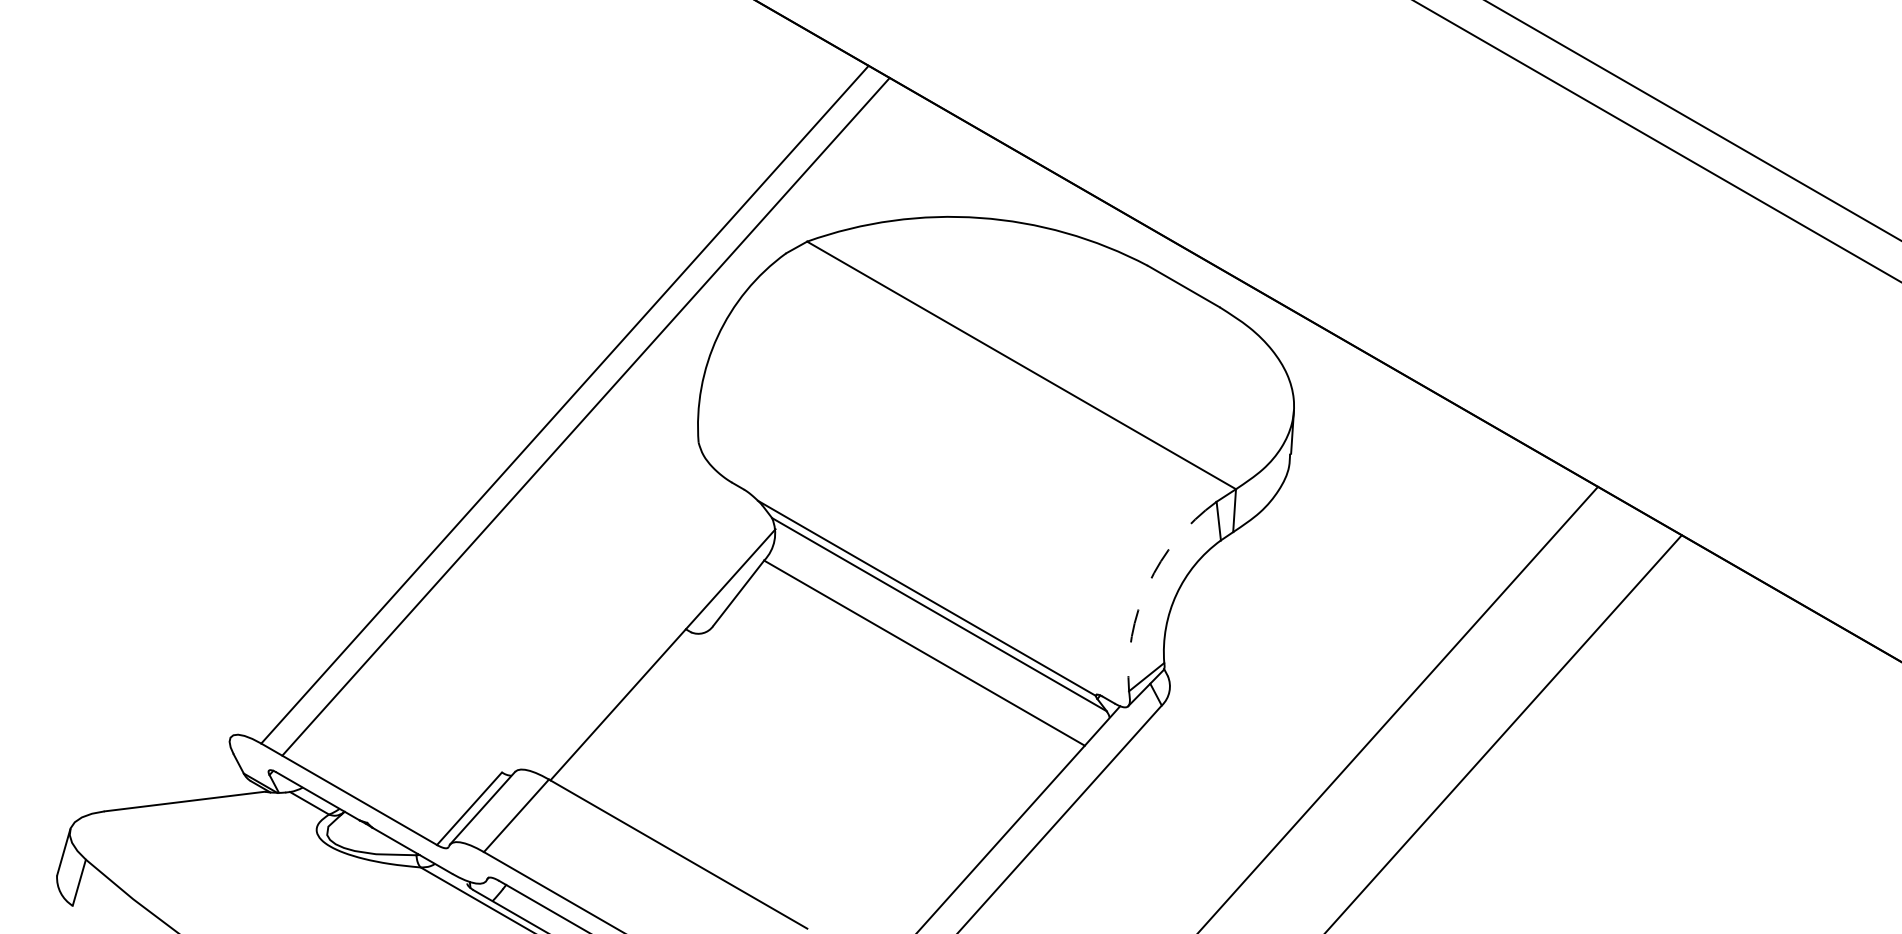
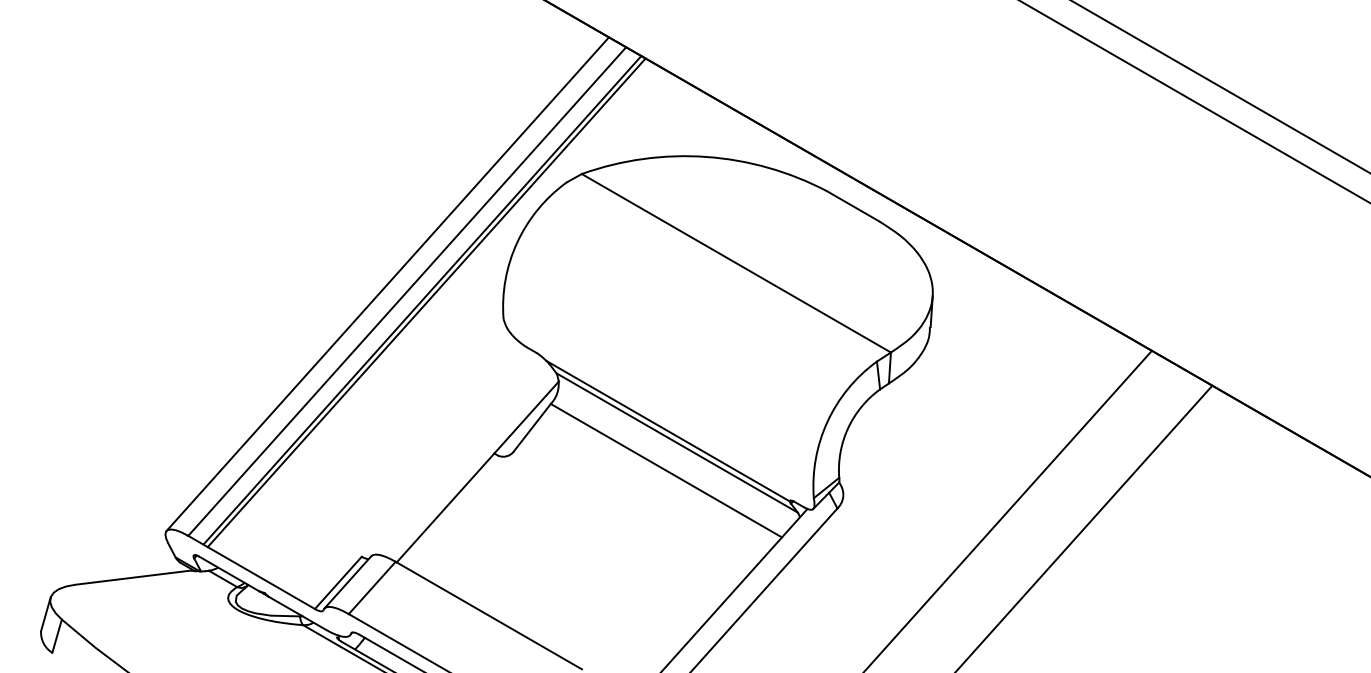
line: (537, 394) -> (387, 284), added
line: (591, 420) -> (426, 302), added
arc: (1148, 585) -> (827, 421), dashed -> solid

